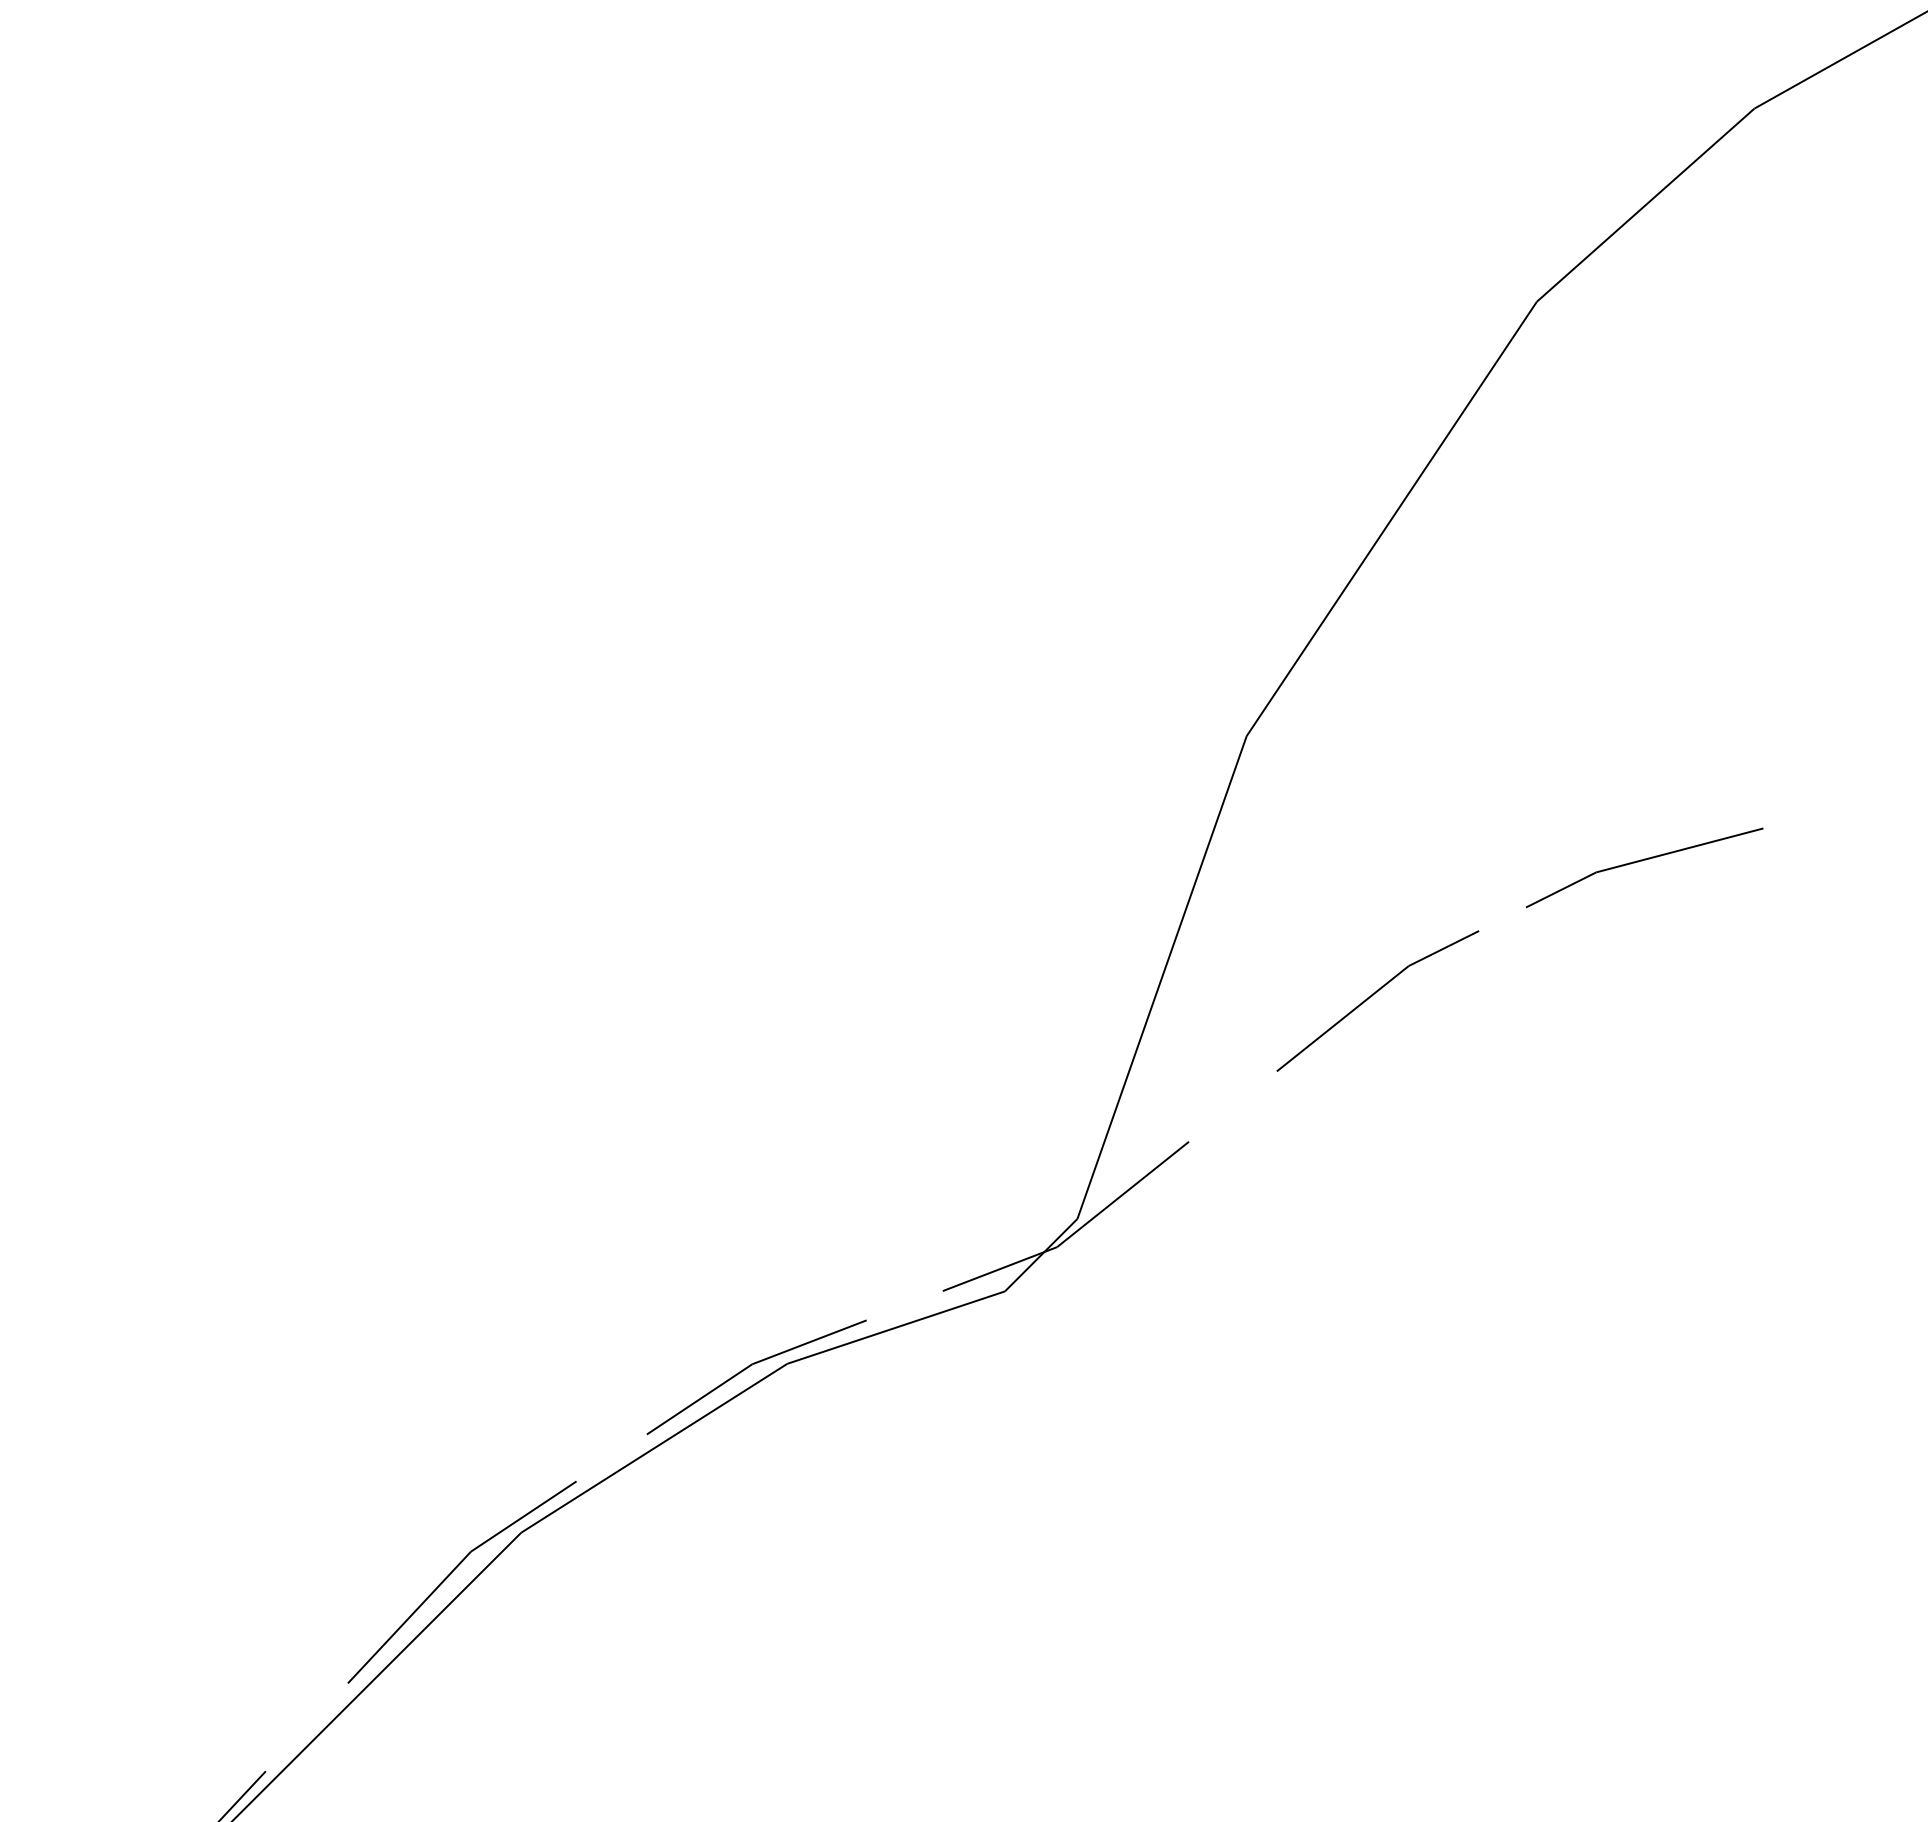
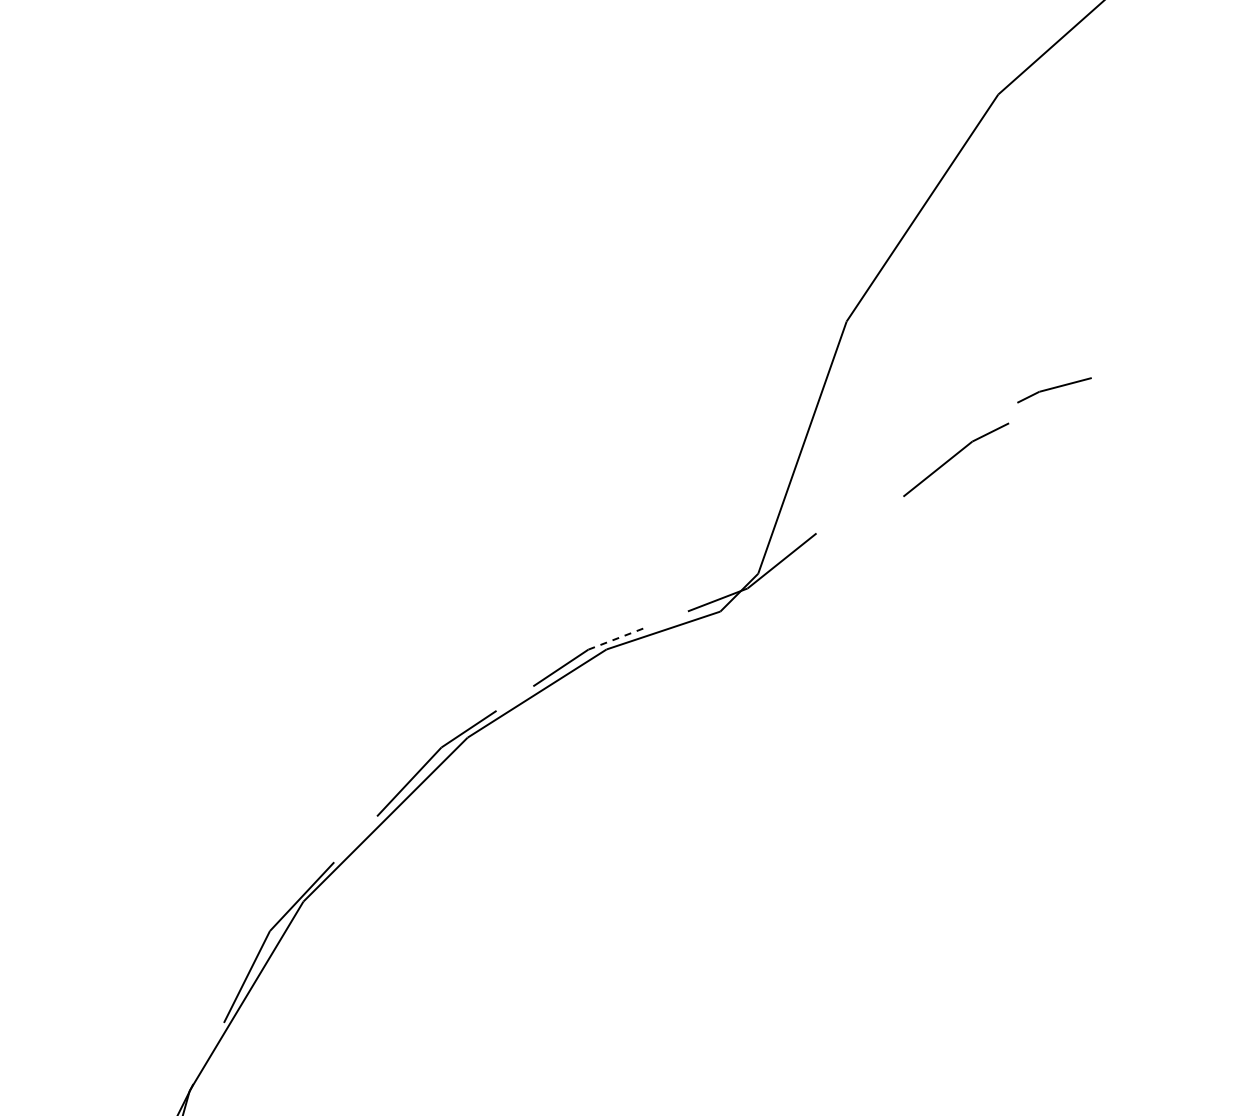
part: (1644, 868) -> (1054, 390), size x0.6
part: (1378, 1000) -> (956, 459), moved
line: (809, 1342) -> (618, 638), solid -> dashed

